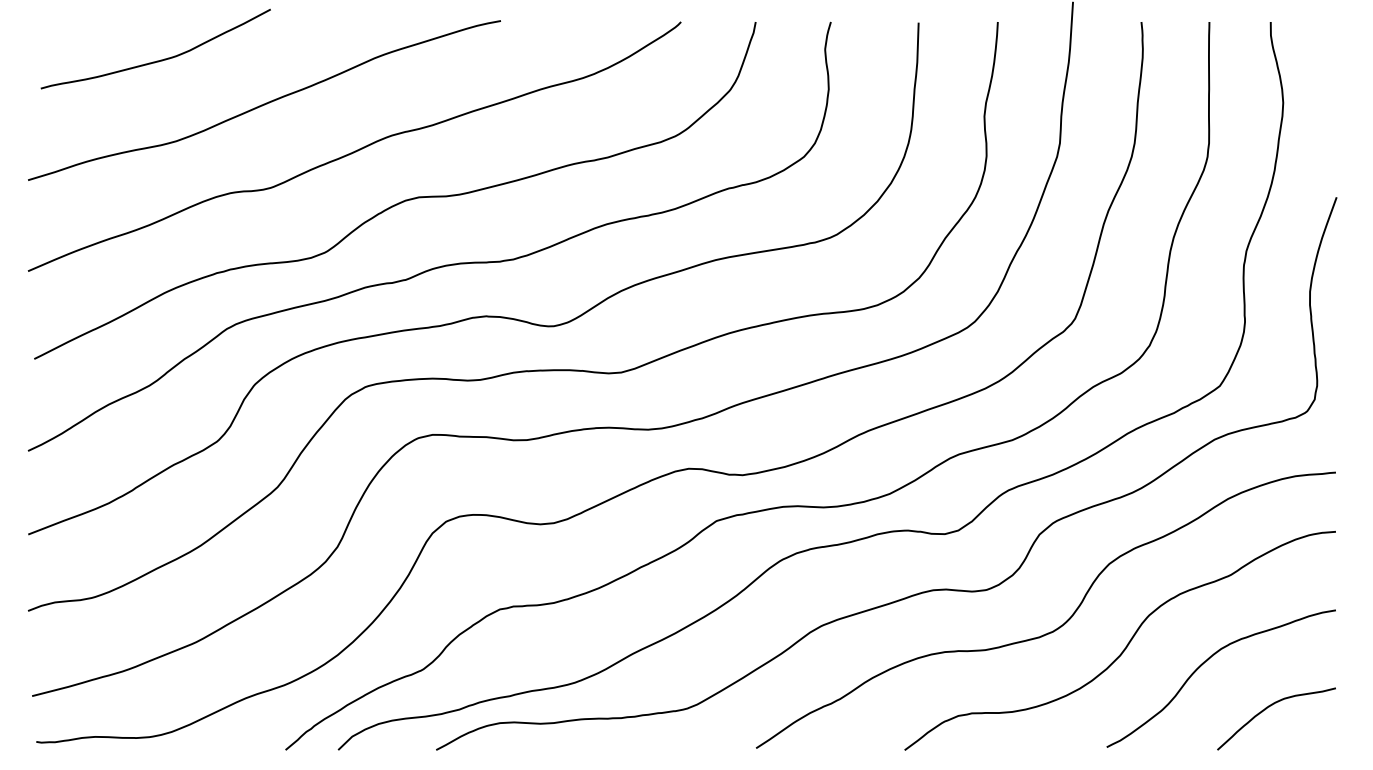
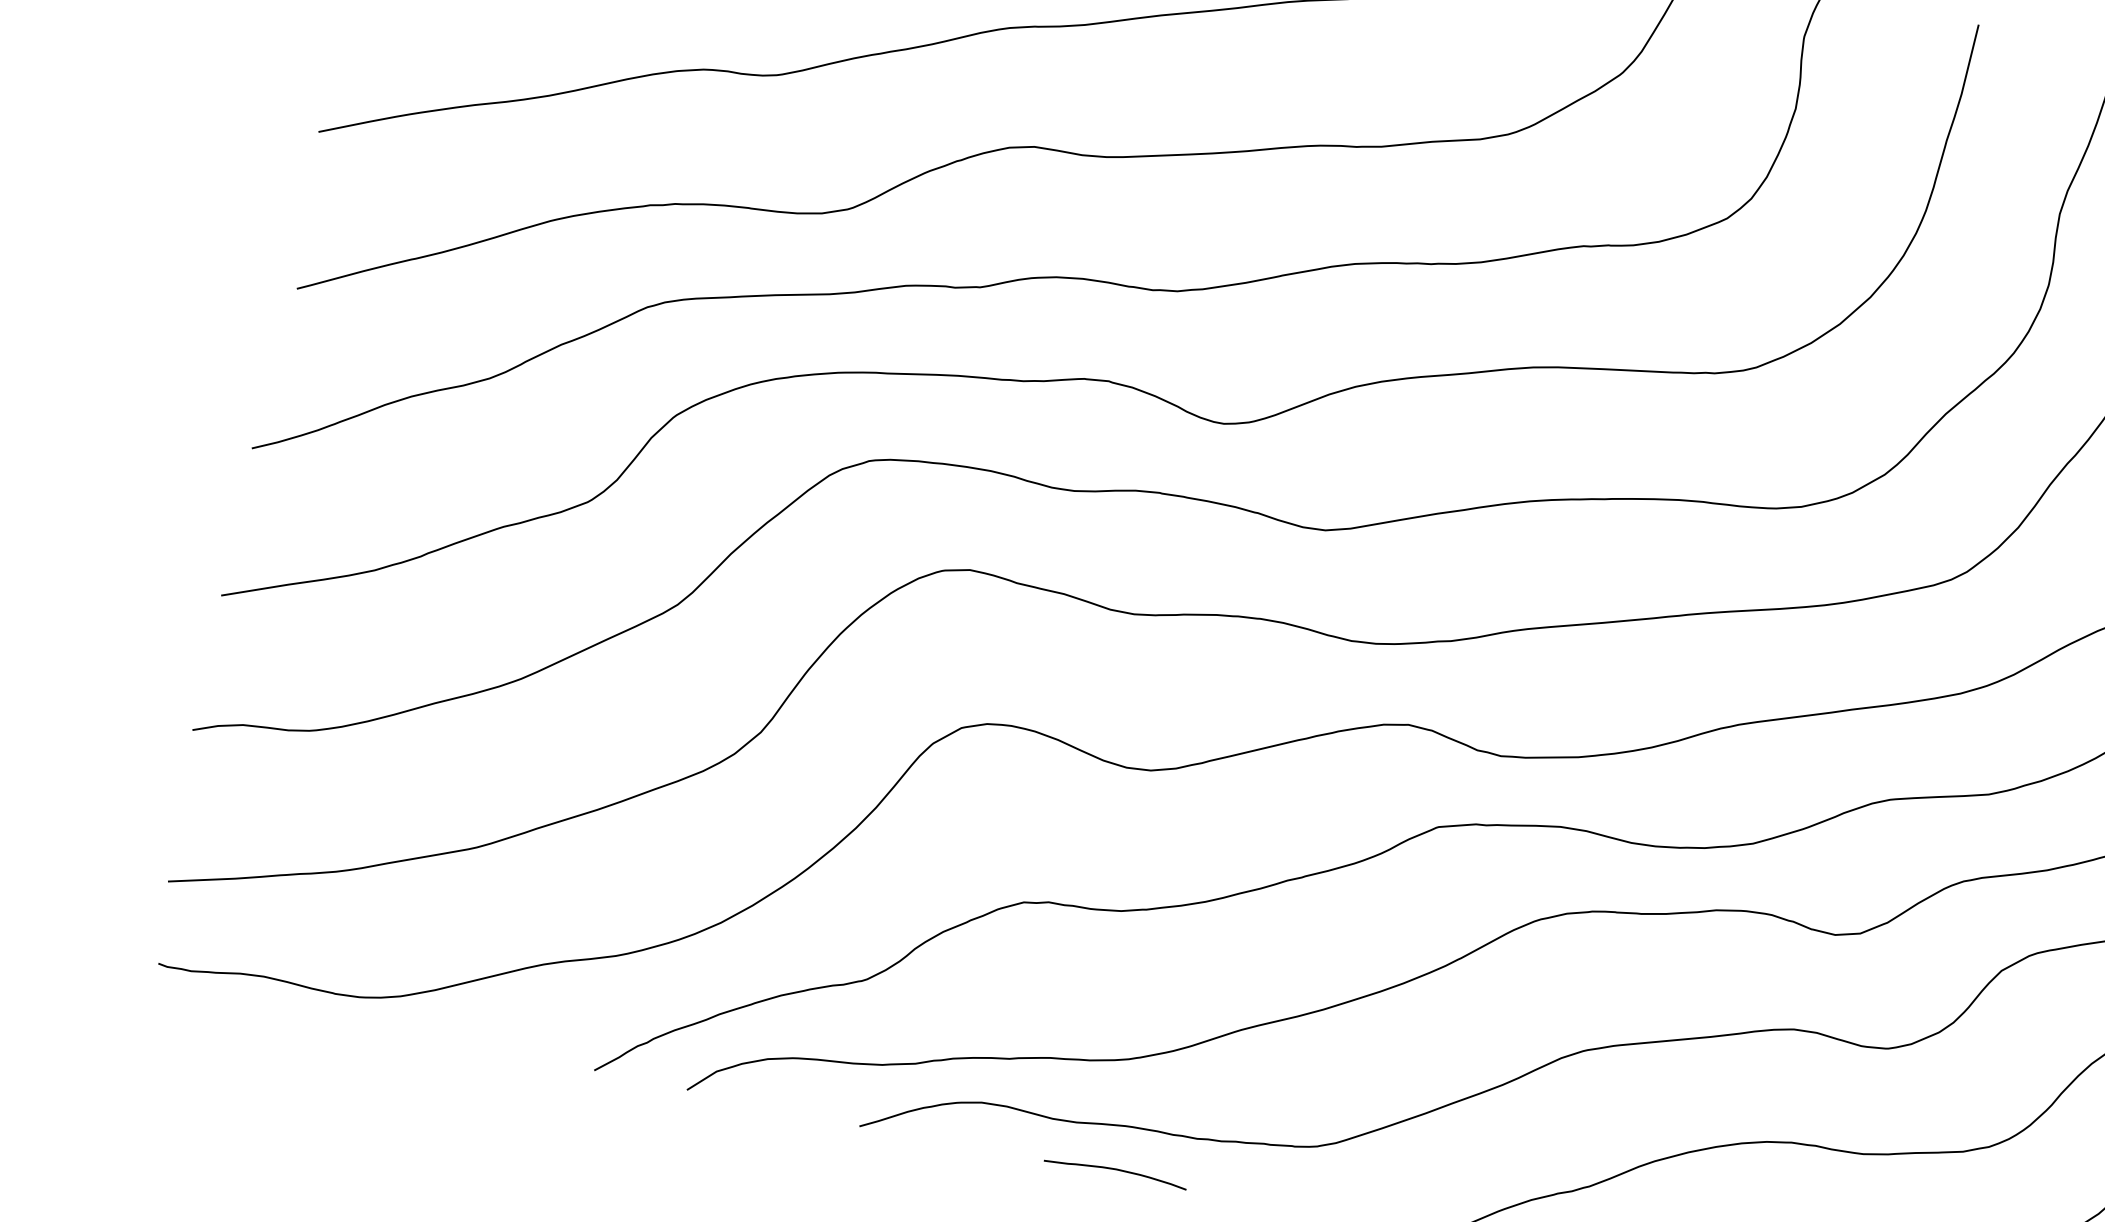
curve: (580, 744) -> (1115, 1170), added

